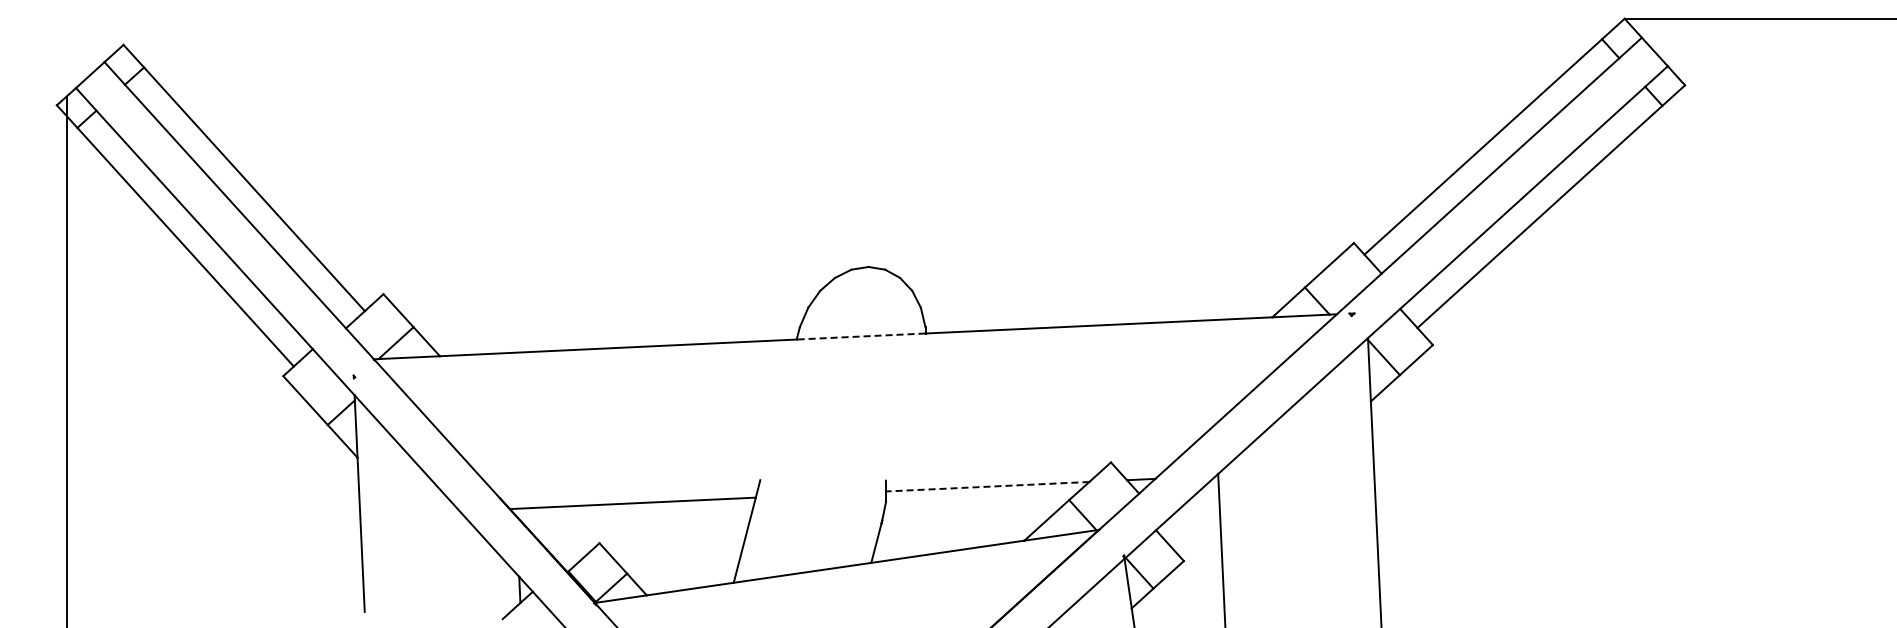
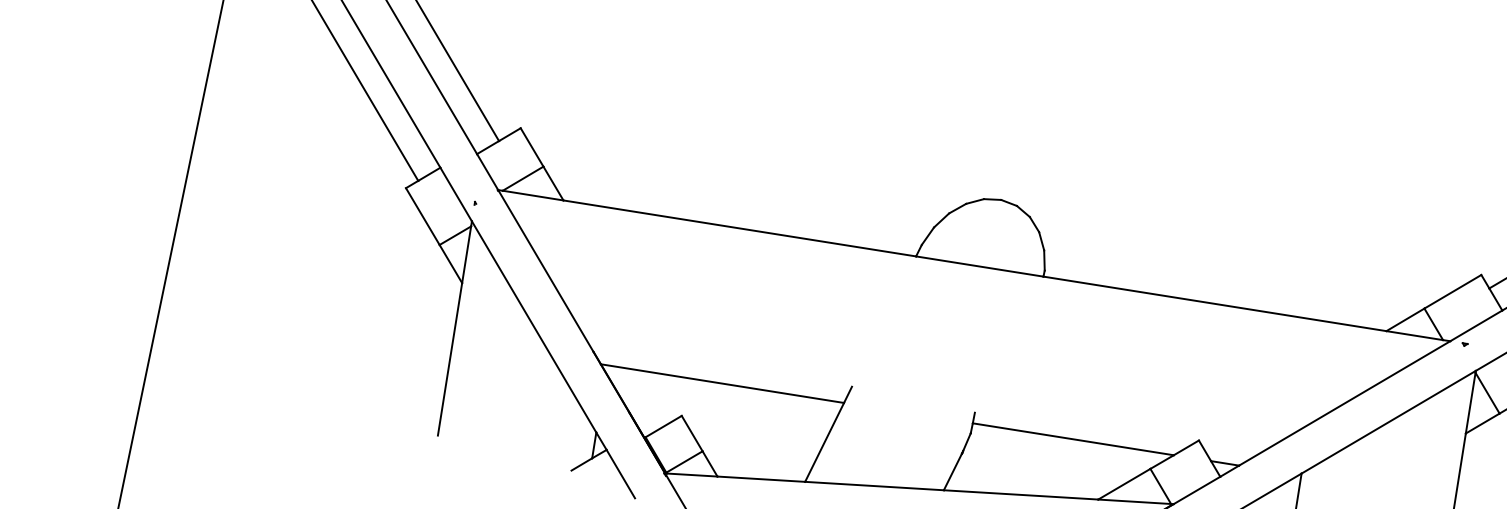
line: (860, 336) -> (979, 266), dashed -> solid
line: (987, 486) -> (1073, 439), dashed -> solid

